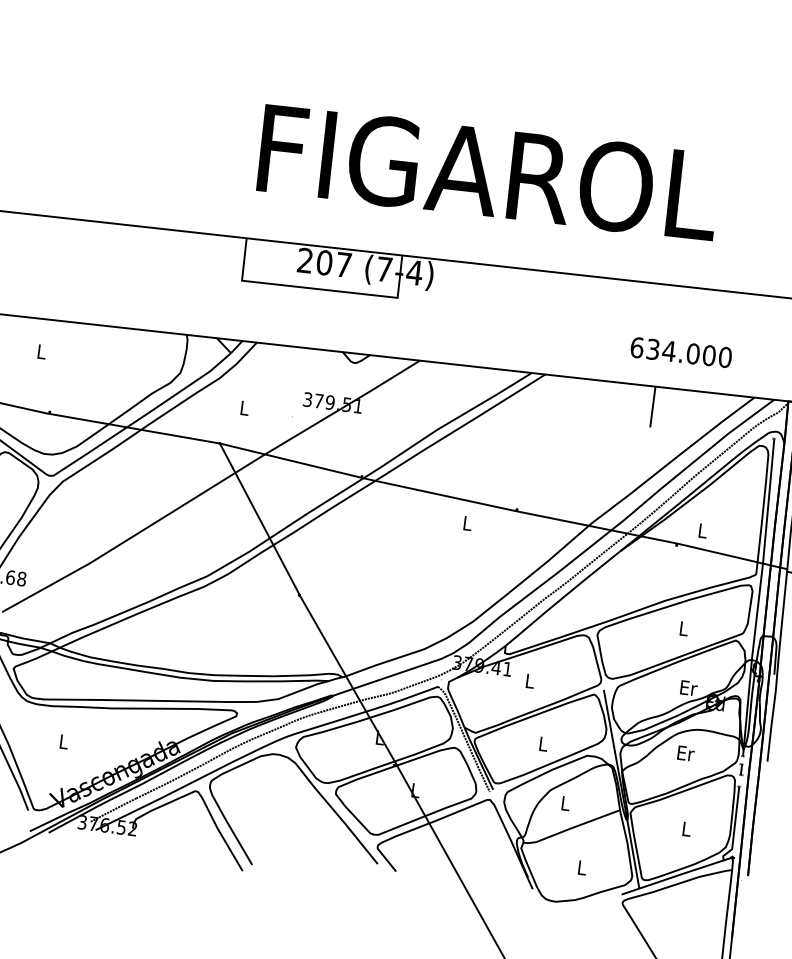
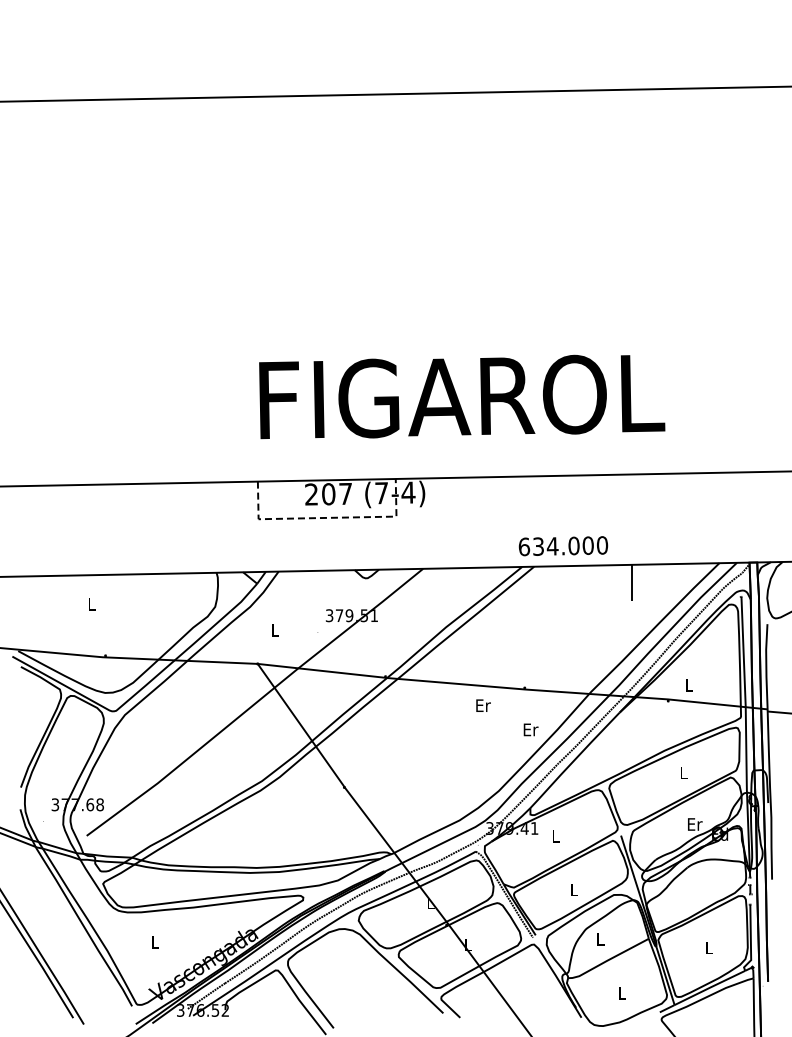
line: (319, 288) -> (327, 517), solid -> dashed
text: (681, 352) -> (563, 546), moved
text: (467, 523) -> (483, 705), L -> Er
text: (685, 753) -> (530, 729), moved

